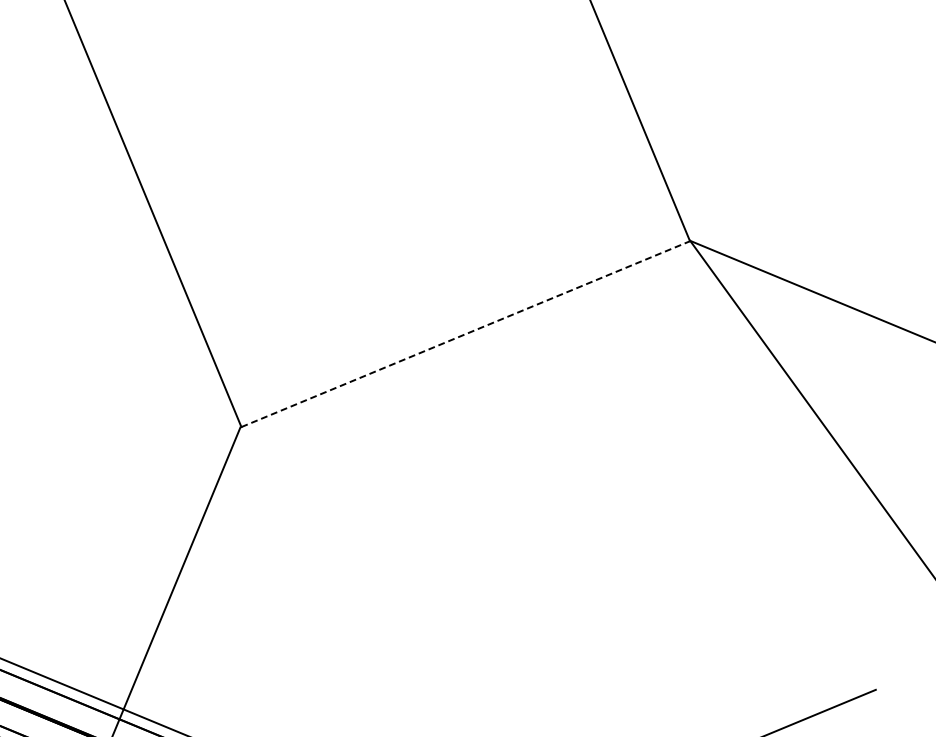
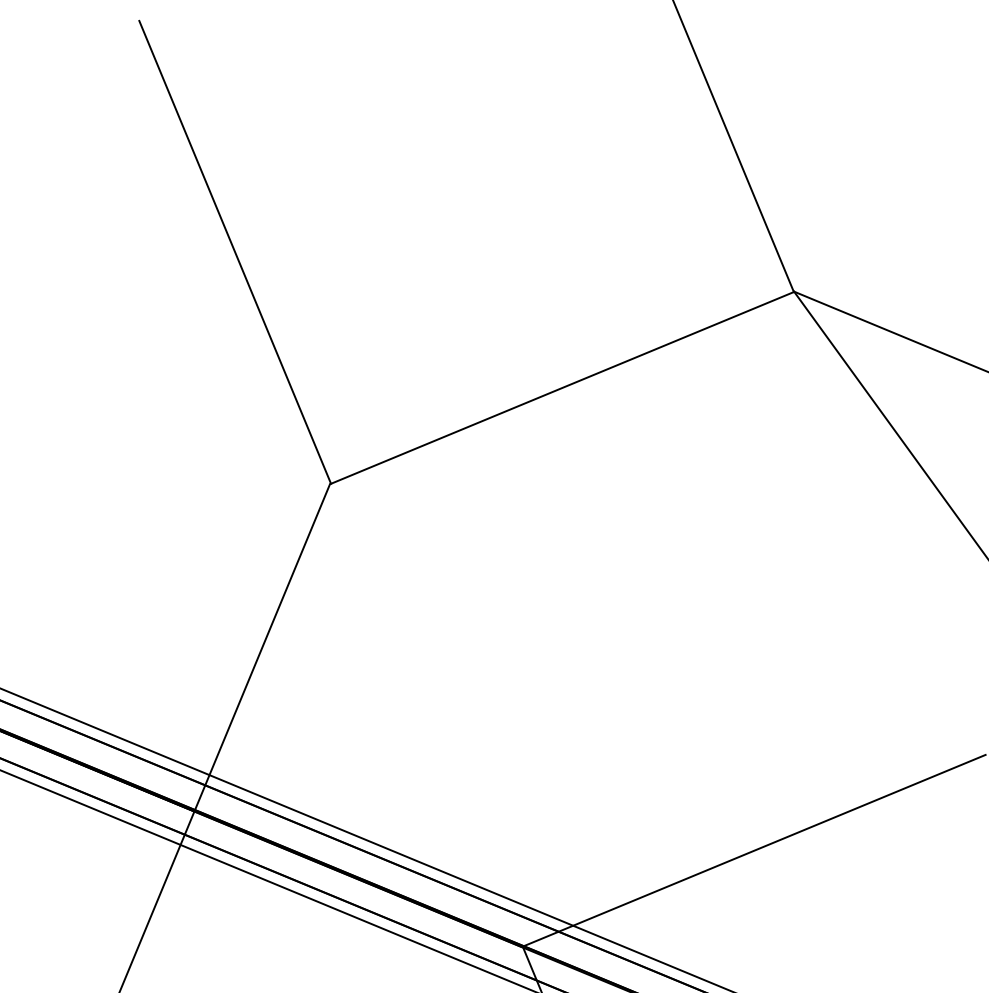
line: (465, 333) -> (562, 387), dashed -> solid

